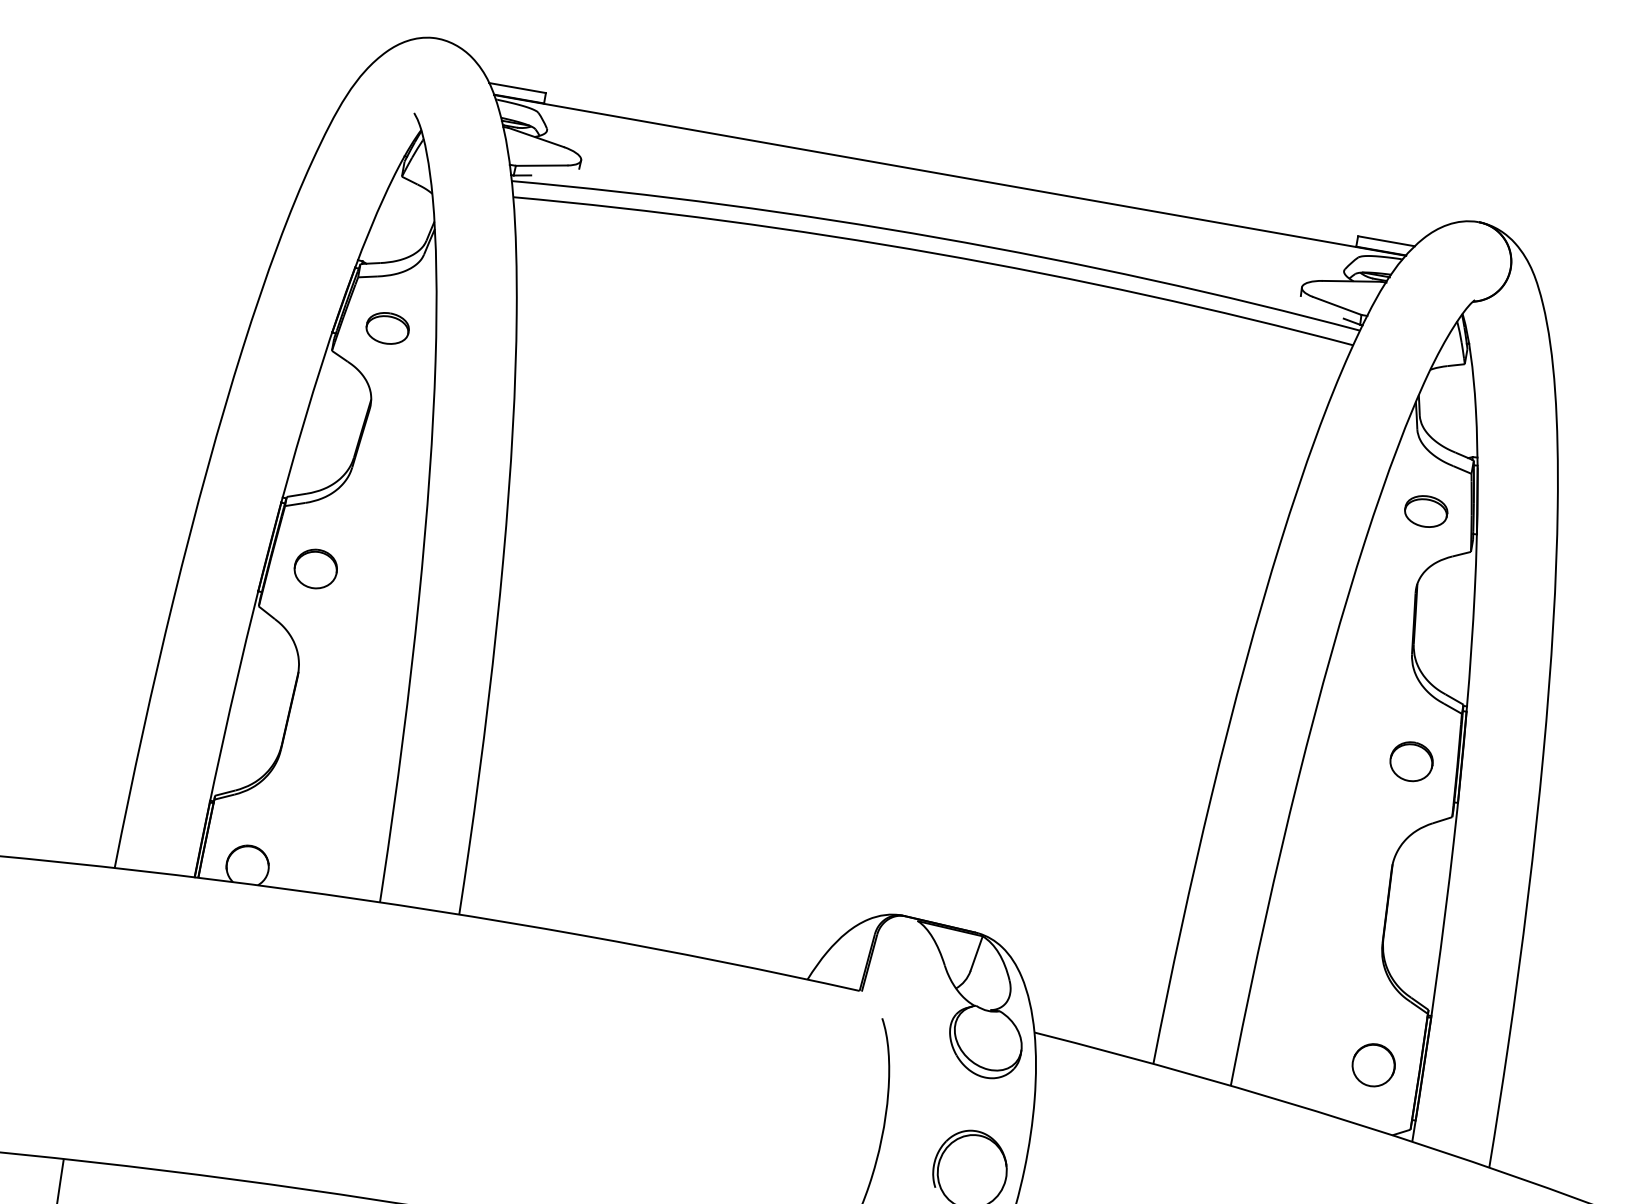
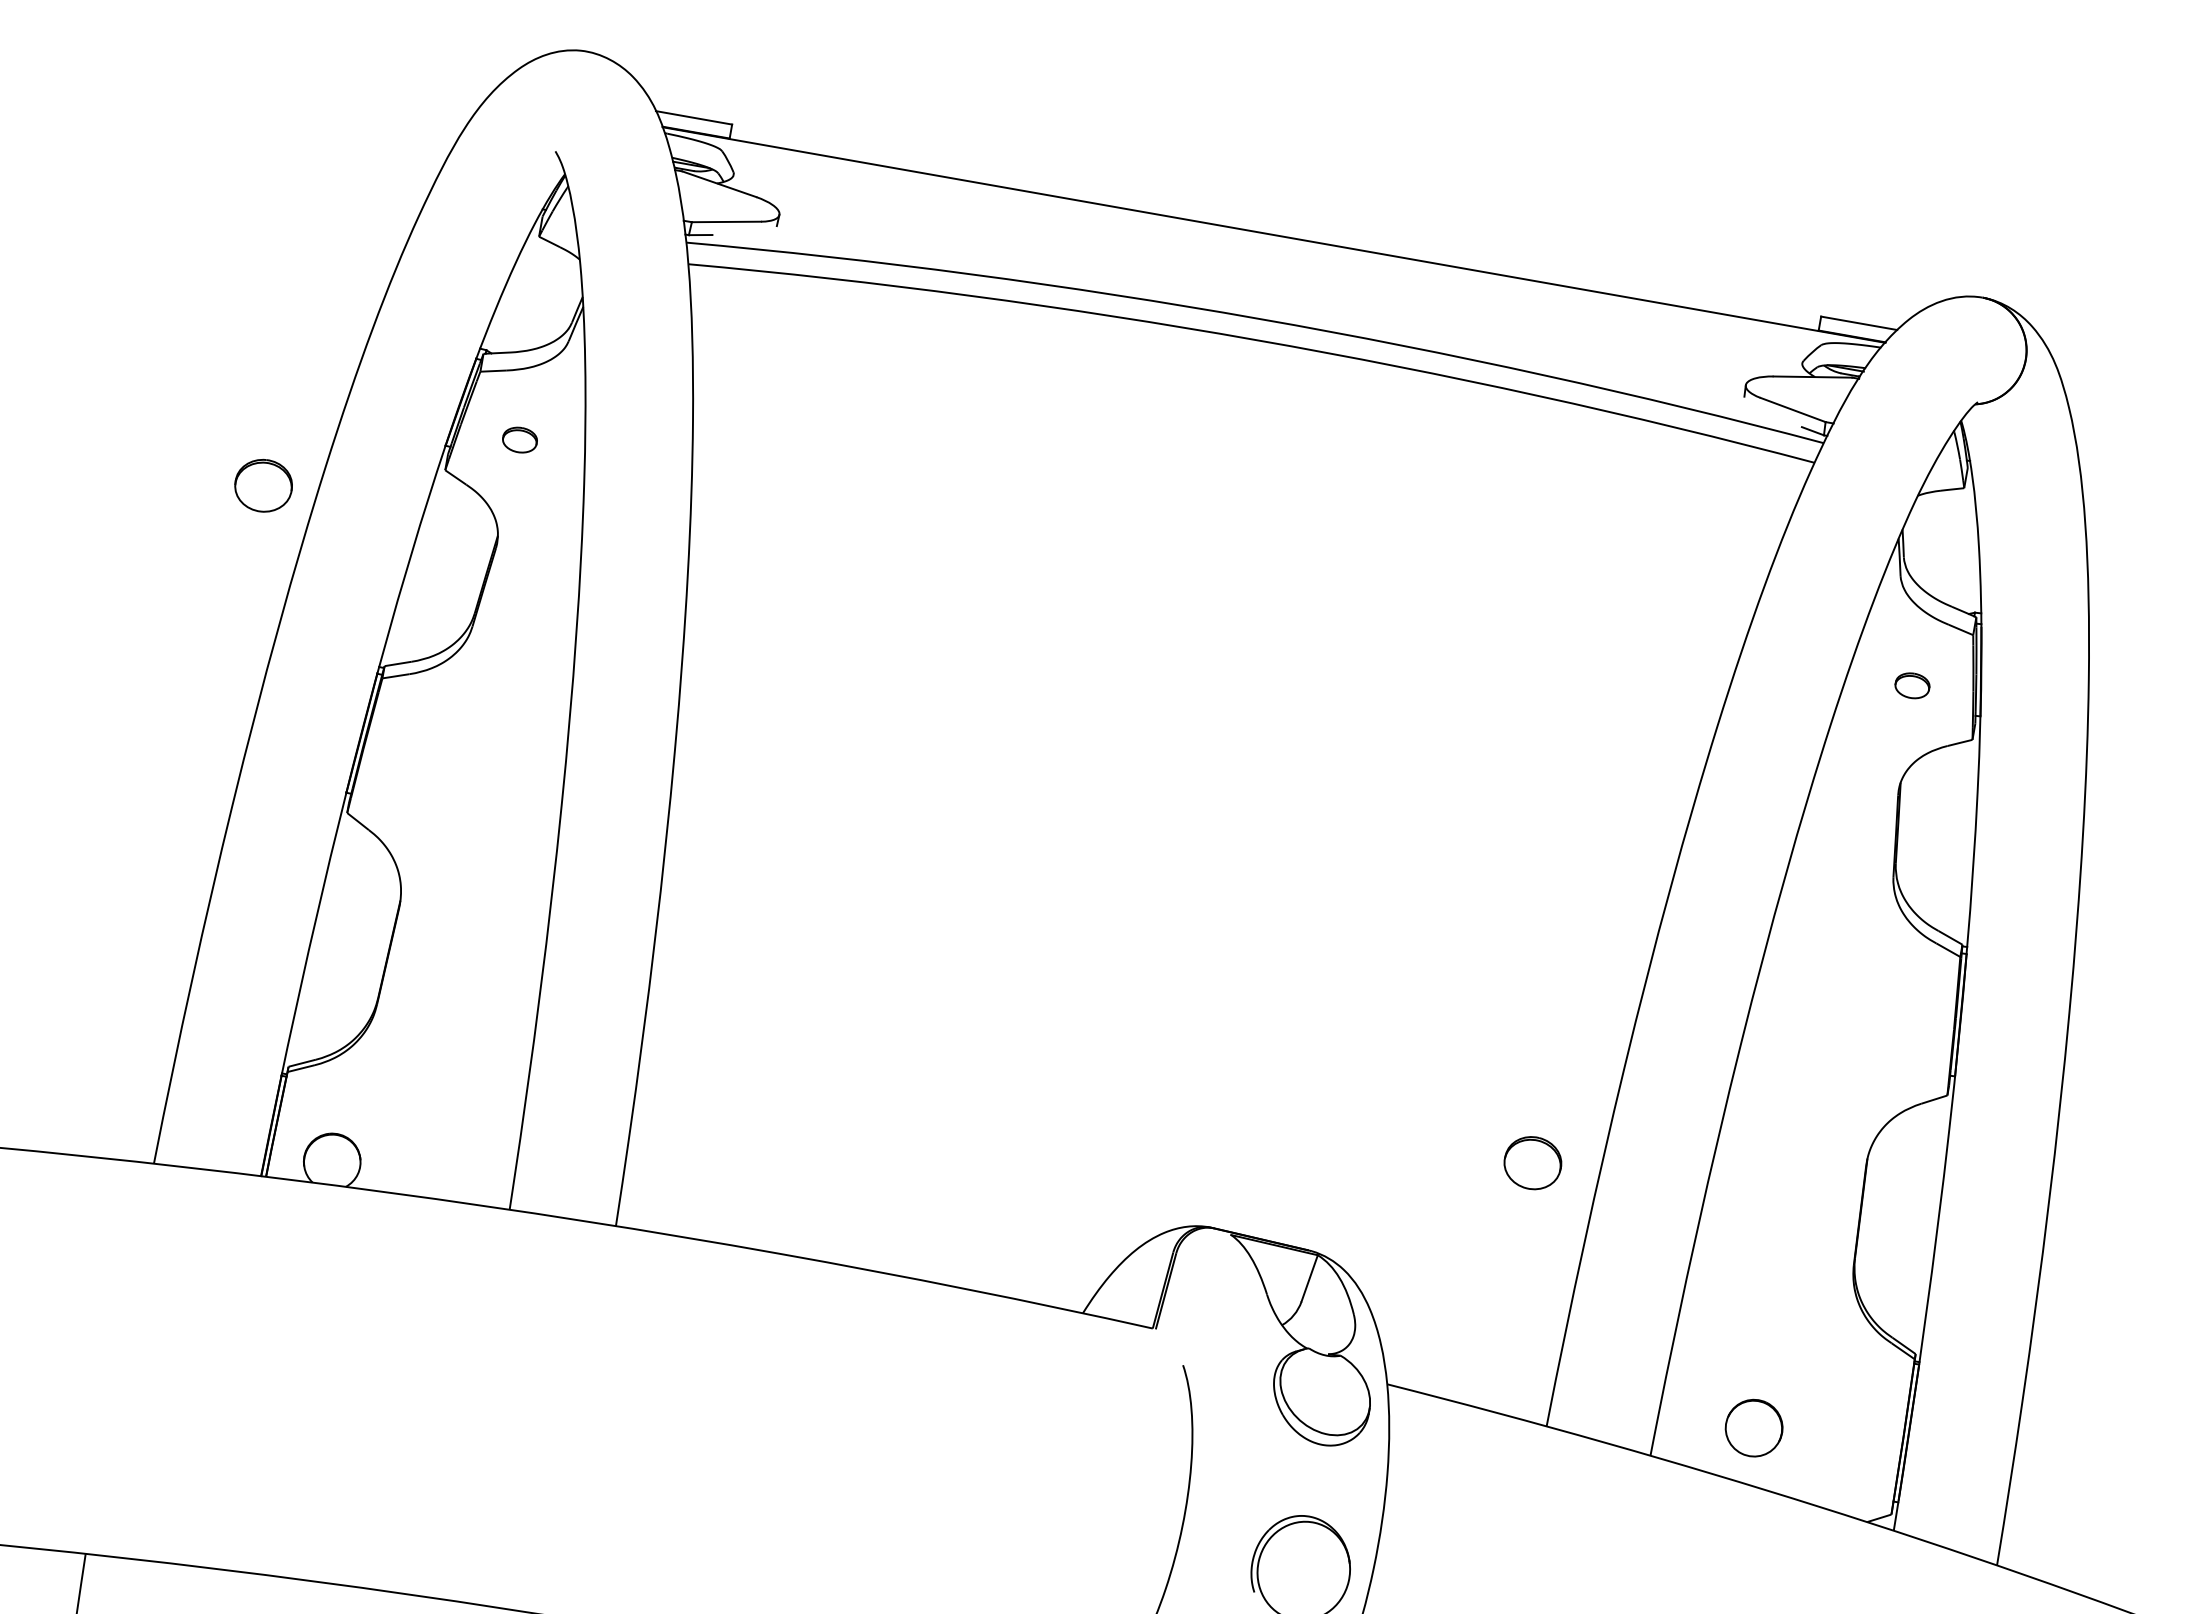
part: (387, 327) -> (519, 439), size x0.6
part: (1426, 511) -> (1912, 685), size x0.6
part: (315, 568) -> (263, 485), moved
part: (1411, 761) -> (1532, 1163), moved
part: (1373, 1064) -> (1753, 1427), moved

